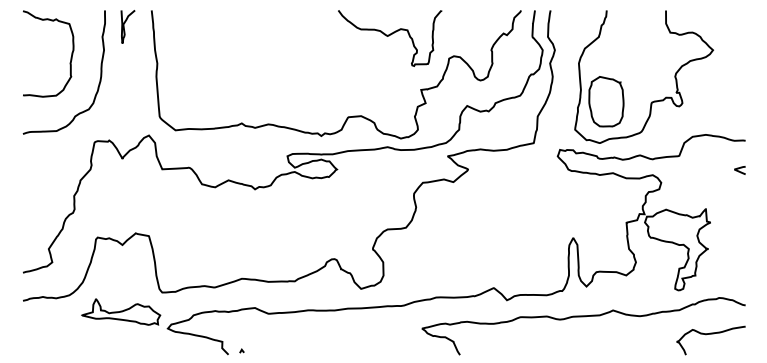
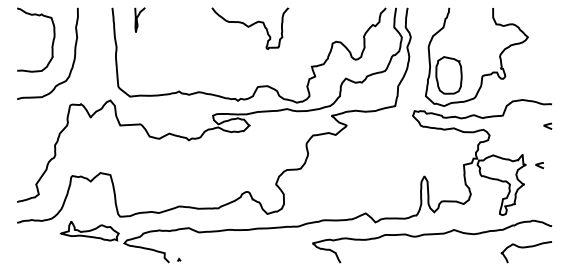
curve: (124, 26) -> (137, 19), moved
curve: (389, 36) -> (249, 27), moved
line: (728, 223) -> (539, 165), added

